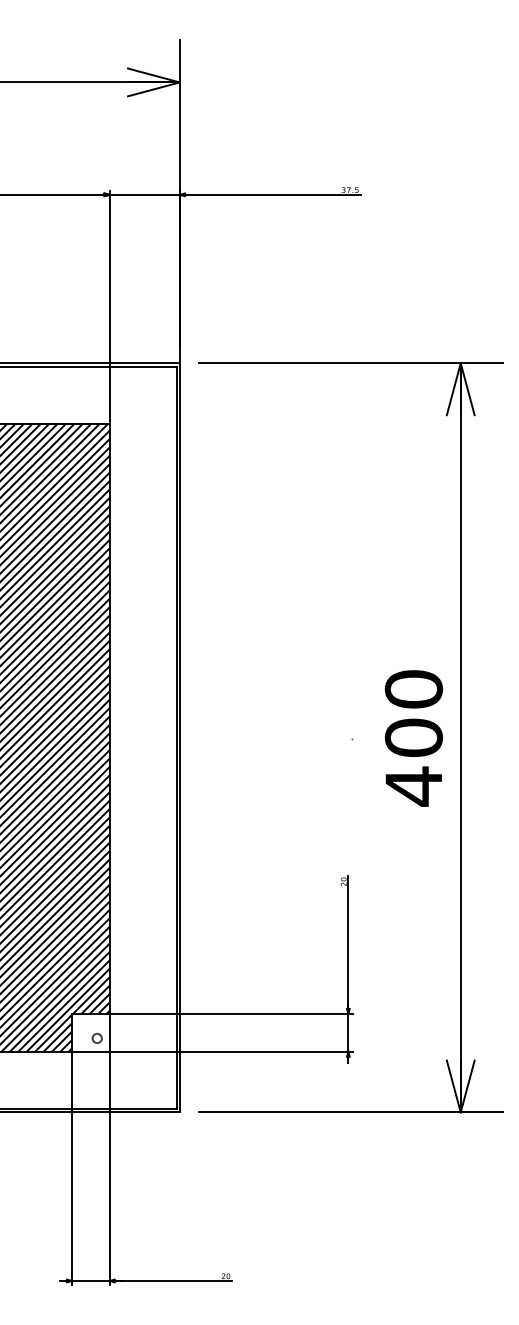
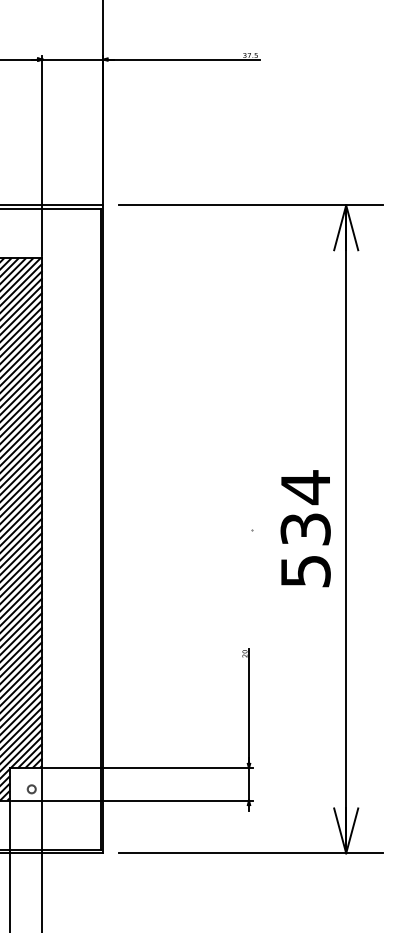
text: (413, 737) -> (305, 529), 400 -> 534

